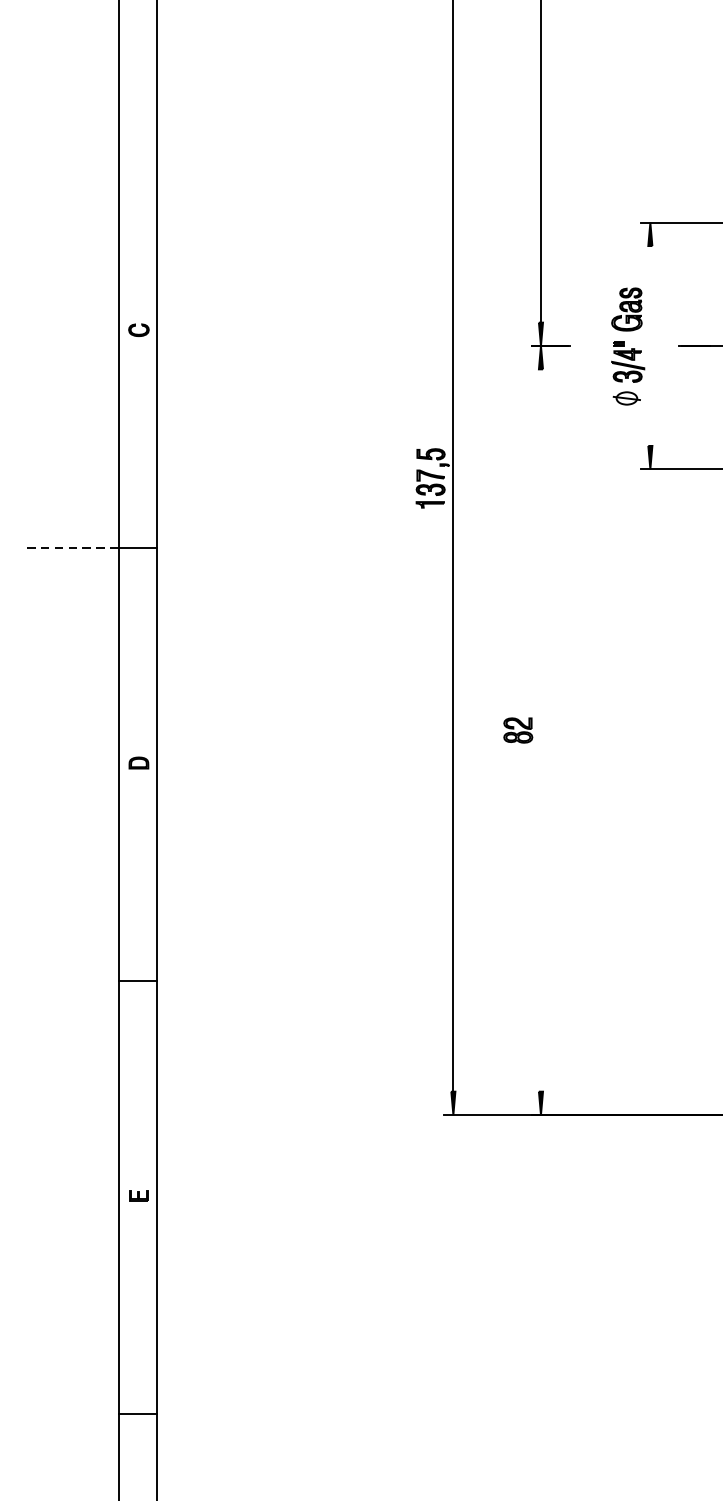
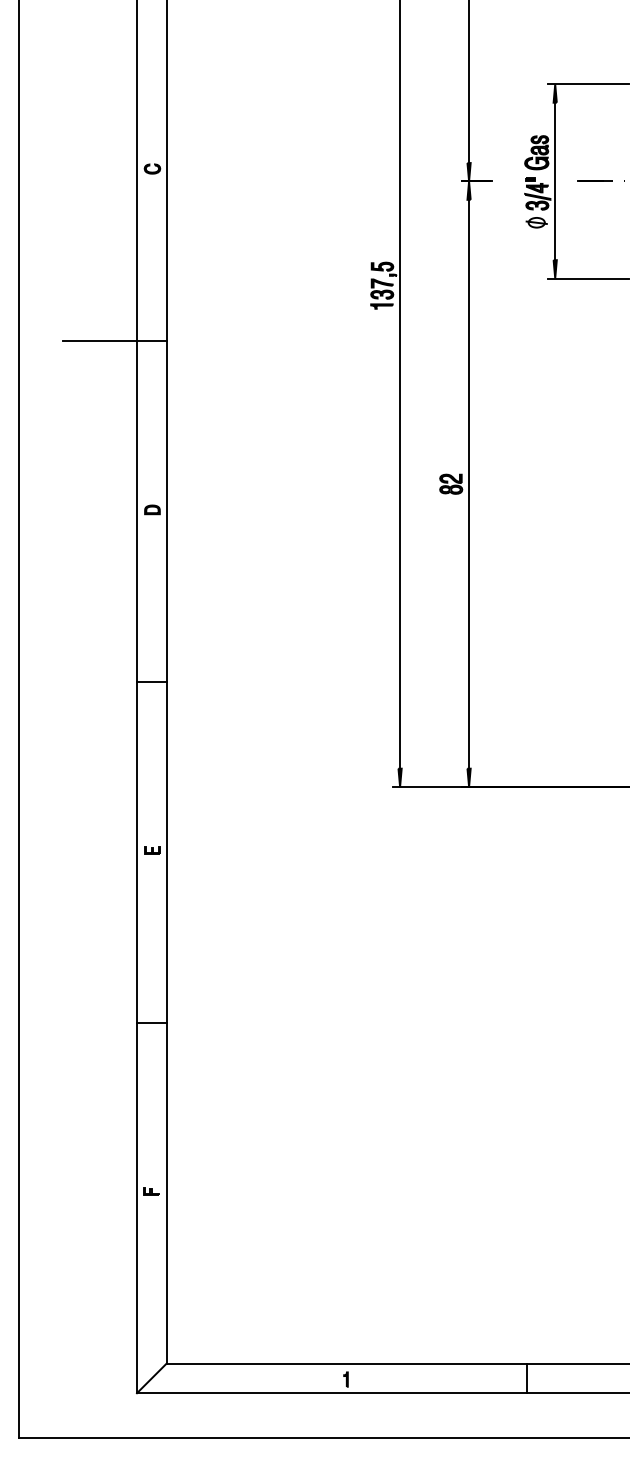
line: (650, 346) -> (555, 181), added
line: (72, 547) -> (100, 340), dashed -> solid
line: (541, 729) -> (469, 483), added

